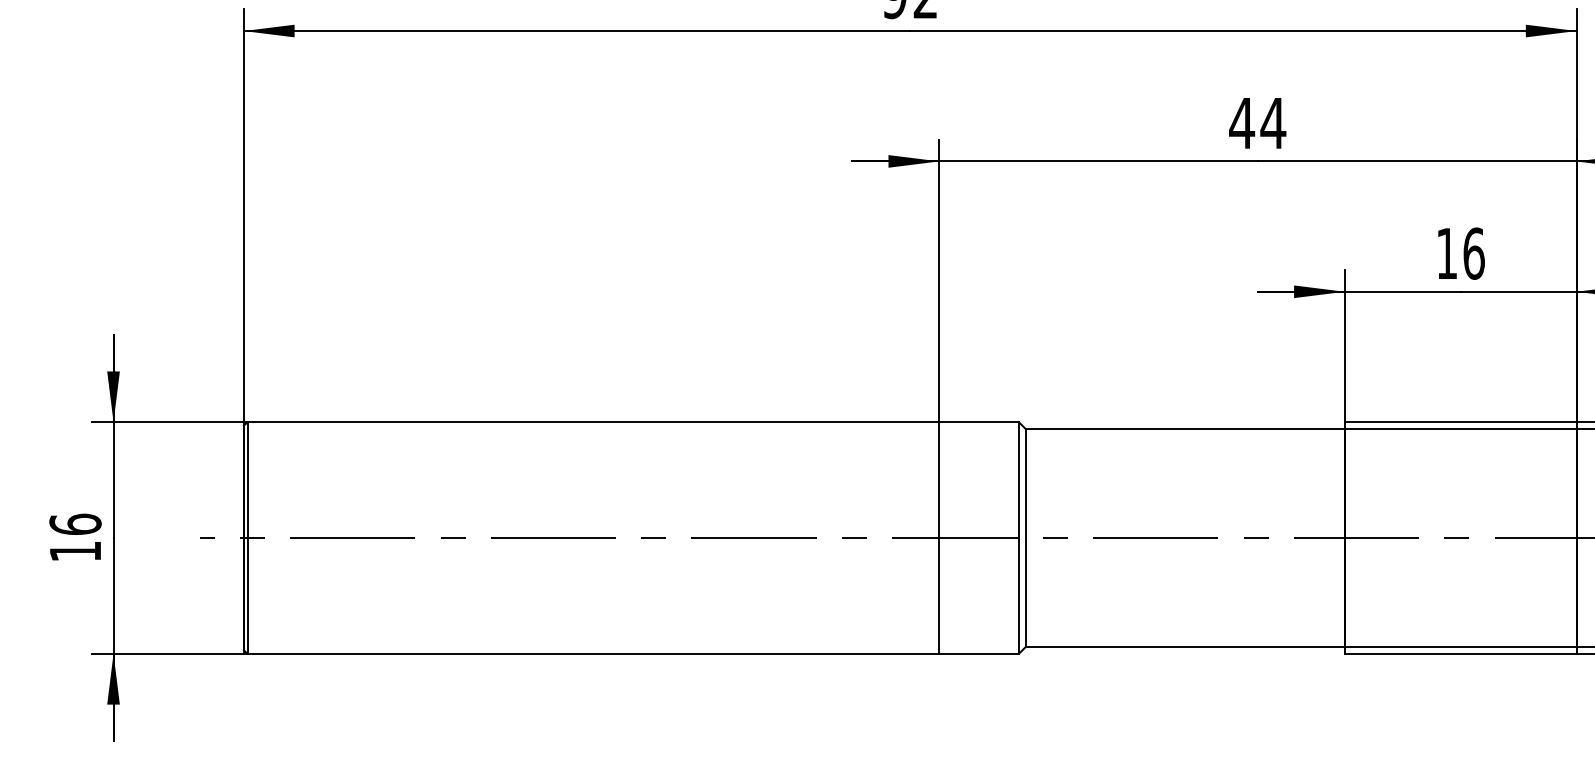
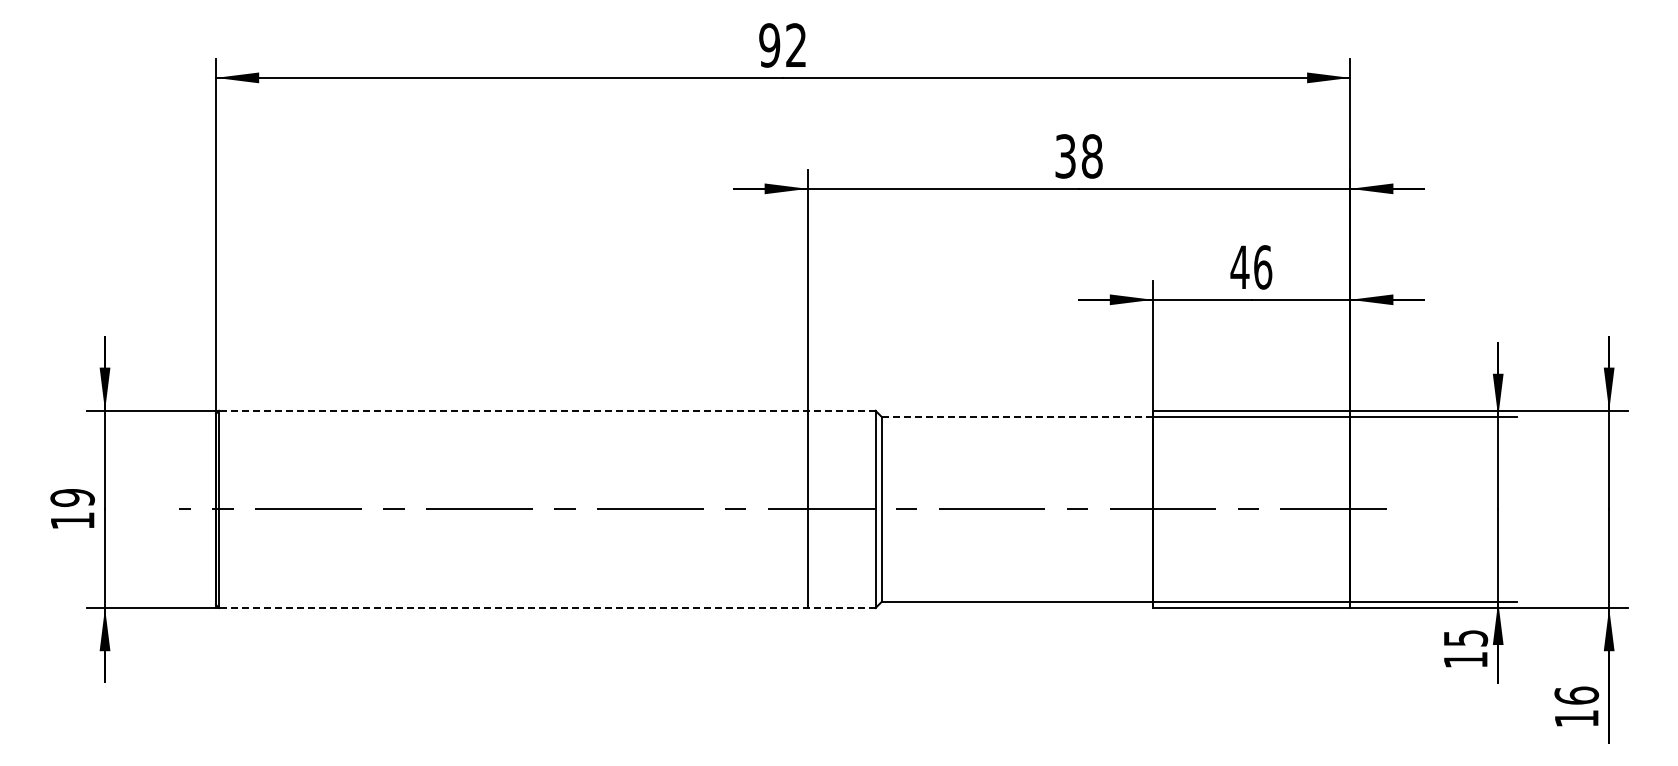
text: (1257, 123) -> (1078, 156), 44 -> 38
text: (1446, 252) -> (1239, 266), 16 -> 46
line: (632, 421) -> (546, 410), solid -> dashed
line: (1185, 428) -> (1017, 416), solid -> dashed
text: (75, 524) -> (72, 497), 16 -> 19
line: (632, 654) -> (546, 608), solid -> dashed

